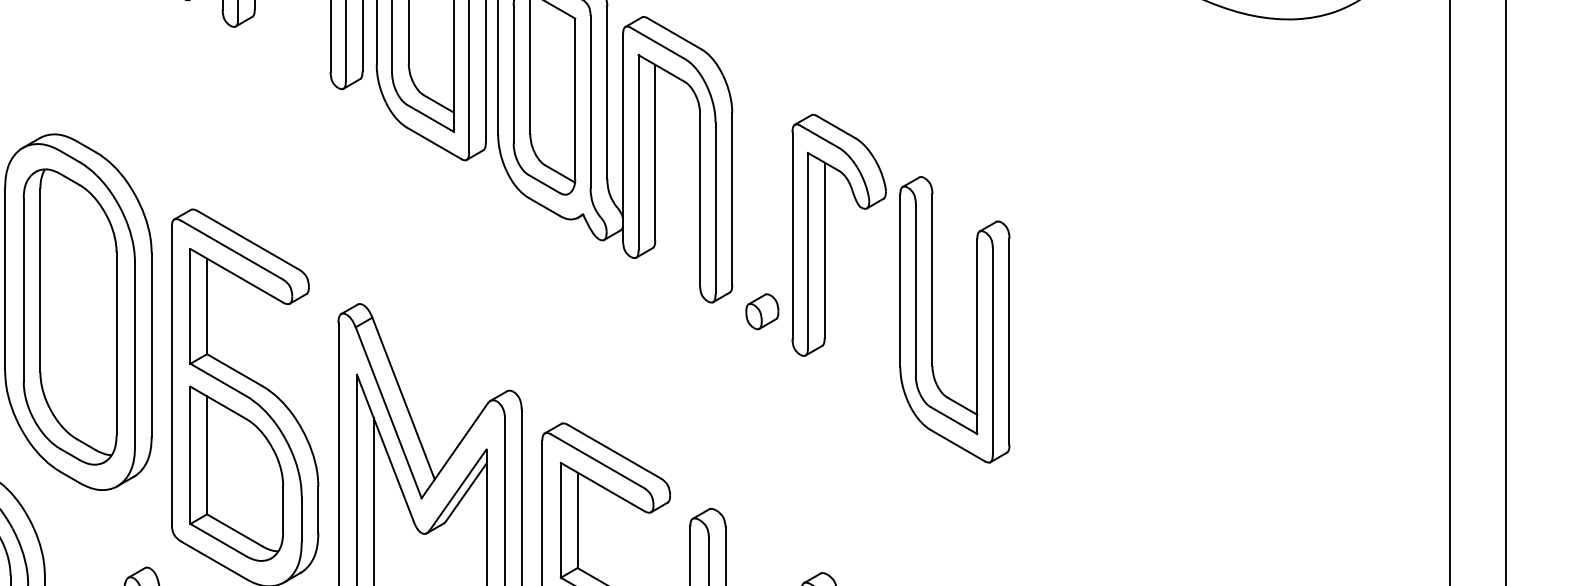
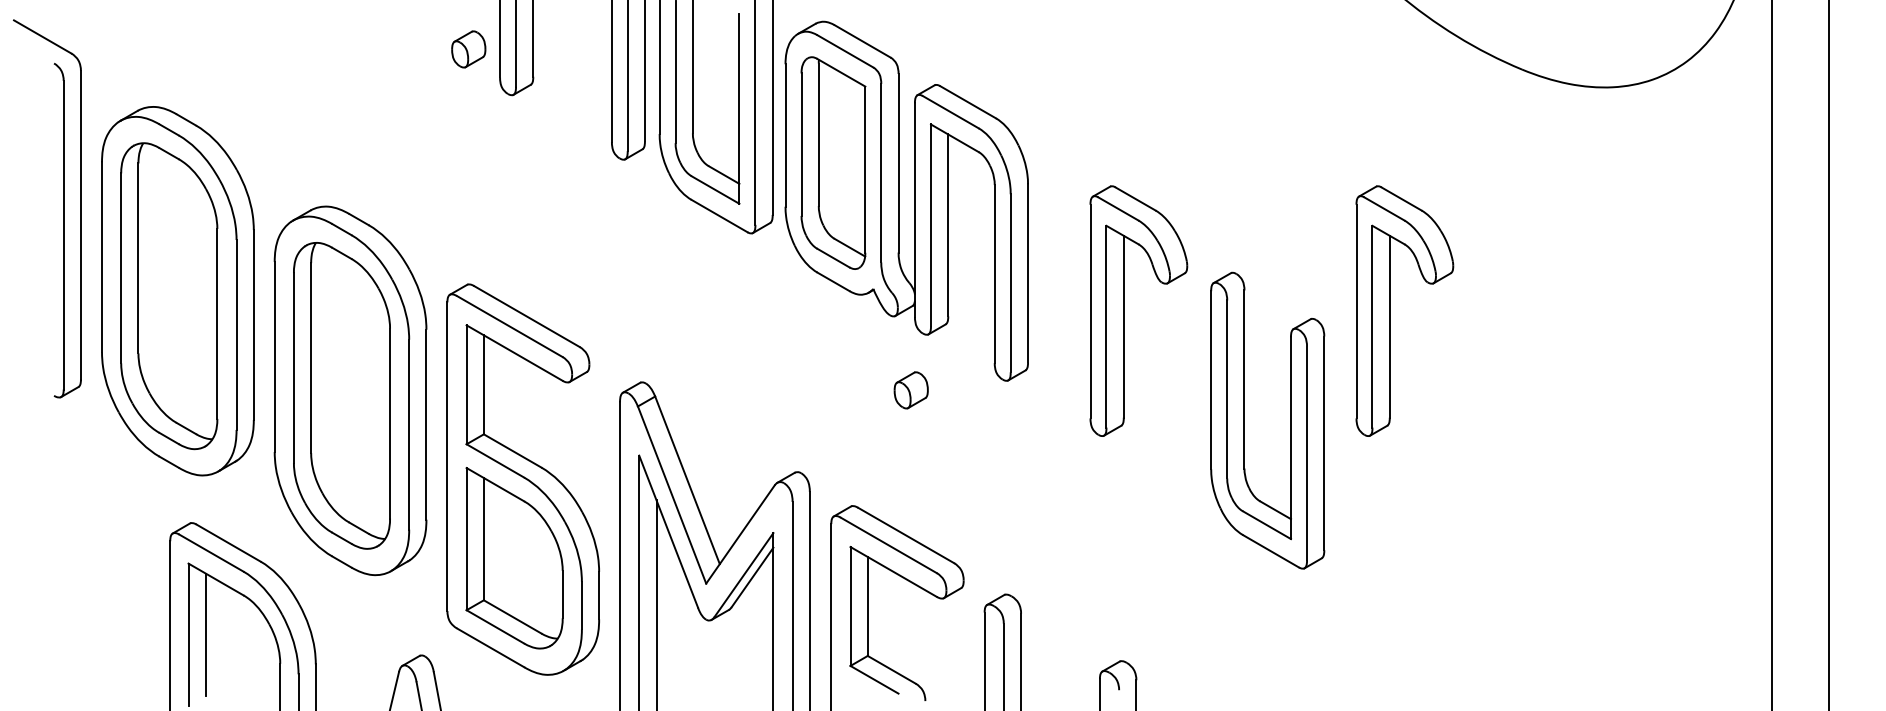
part: (1082, 234) -> (1390, 310), added
part: (761, 311) -> (910, 390), moved
part: (932, 319) -> (1244, 420), moved

